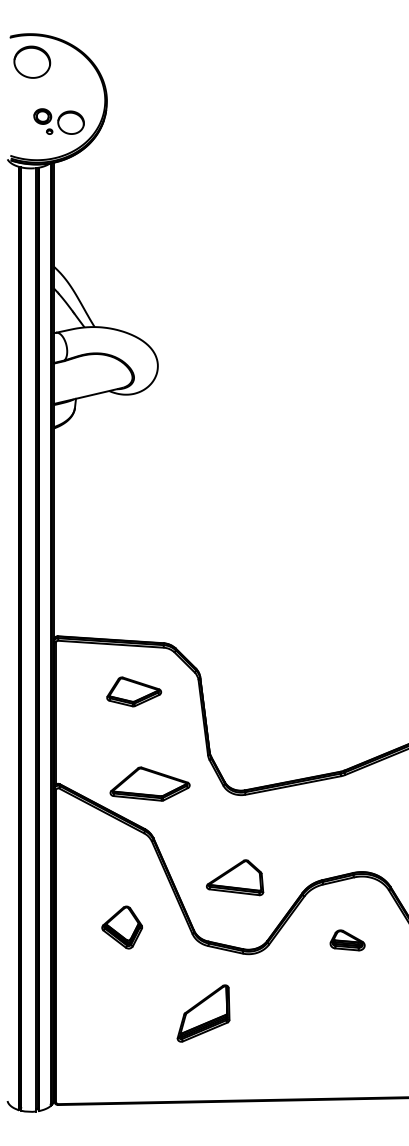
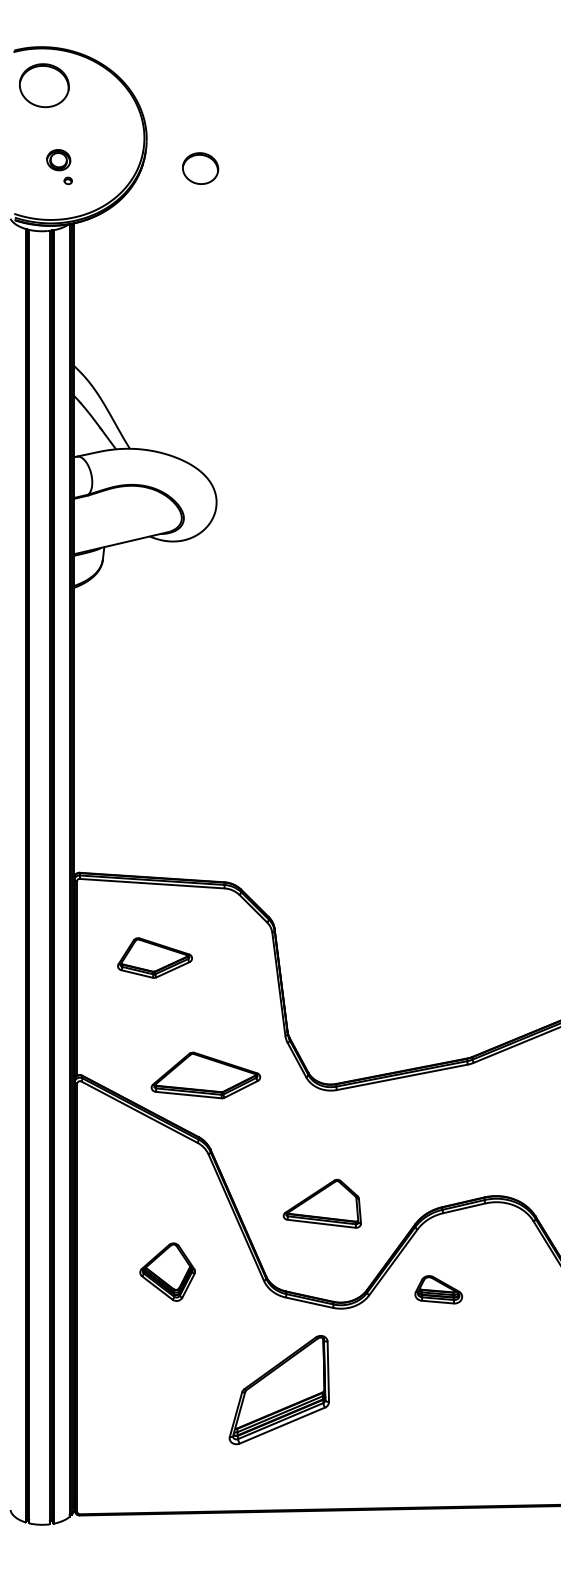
part: (71, 122) -> (200, 168), moved
part: (133, 691) -> (154, 957), moved
part: (347, 940) -> (438, 1289), moved
part: (203, 1013) -> (278, 1389), size x1.4

